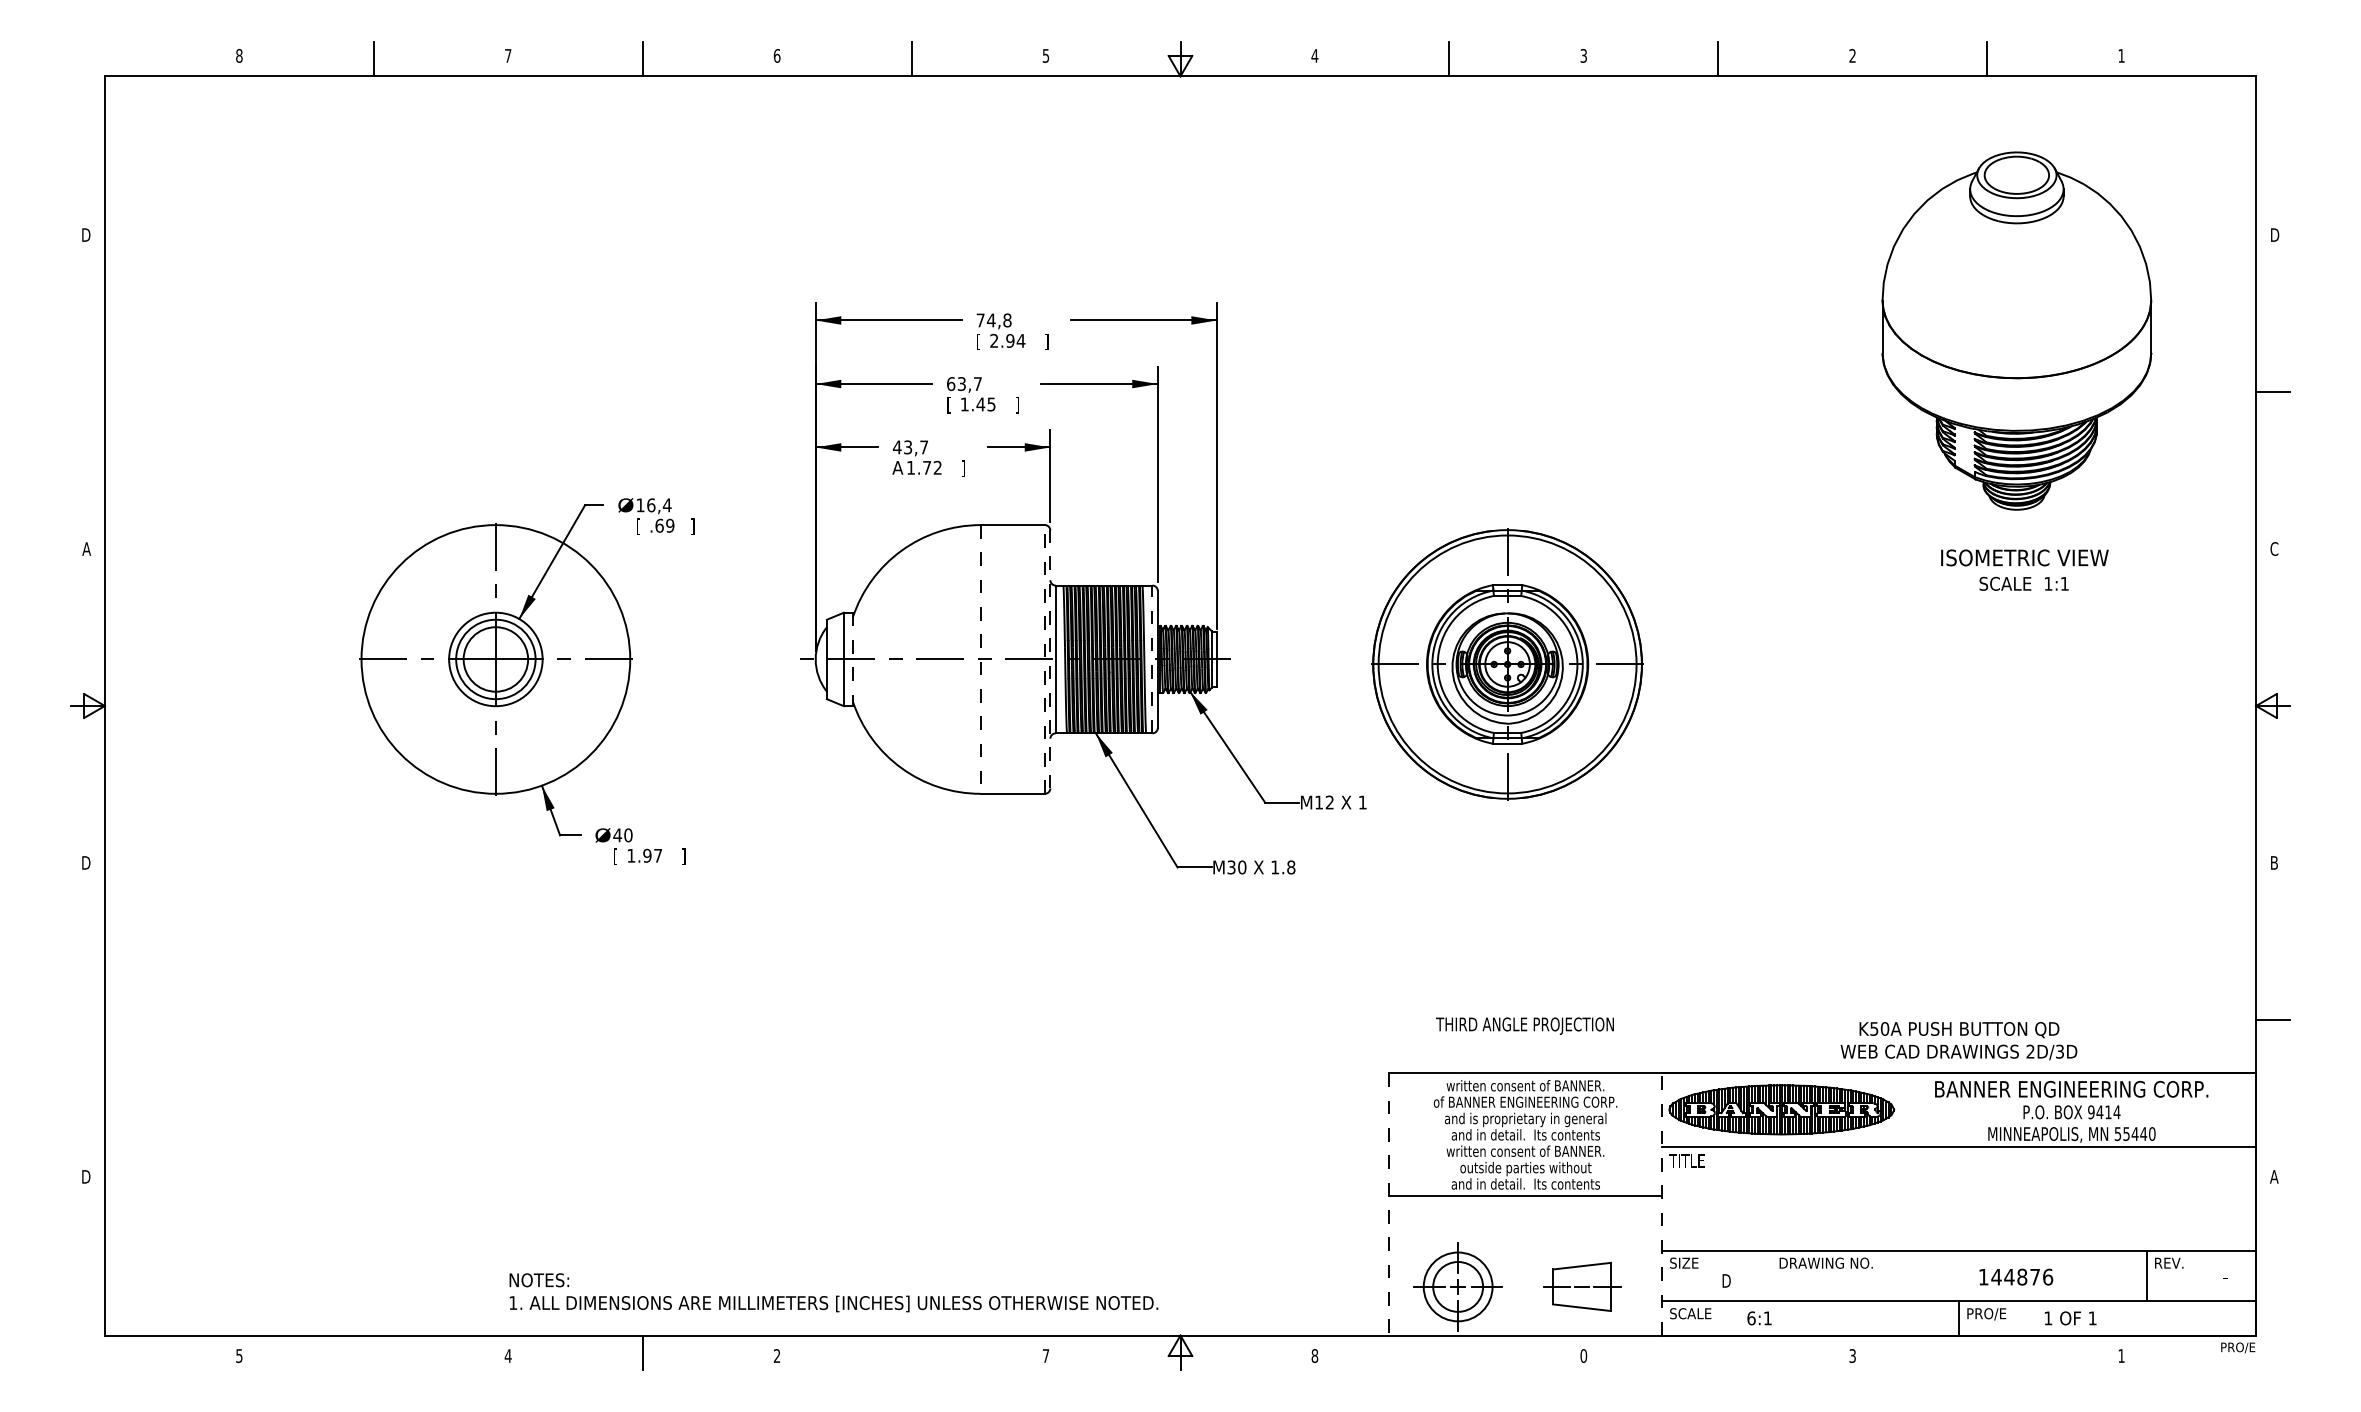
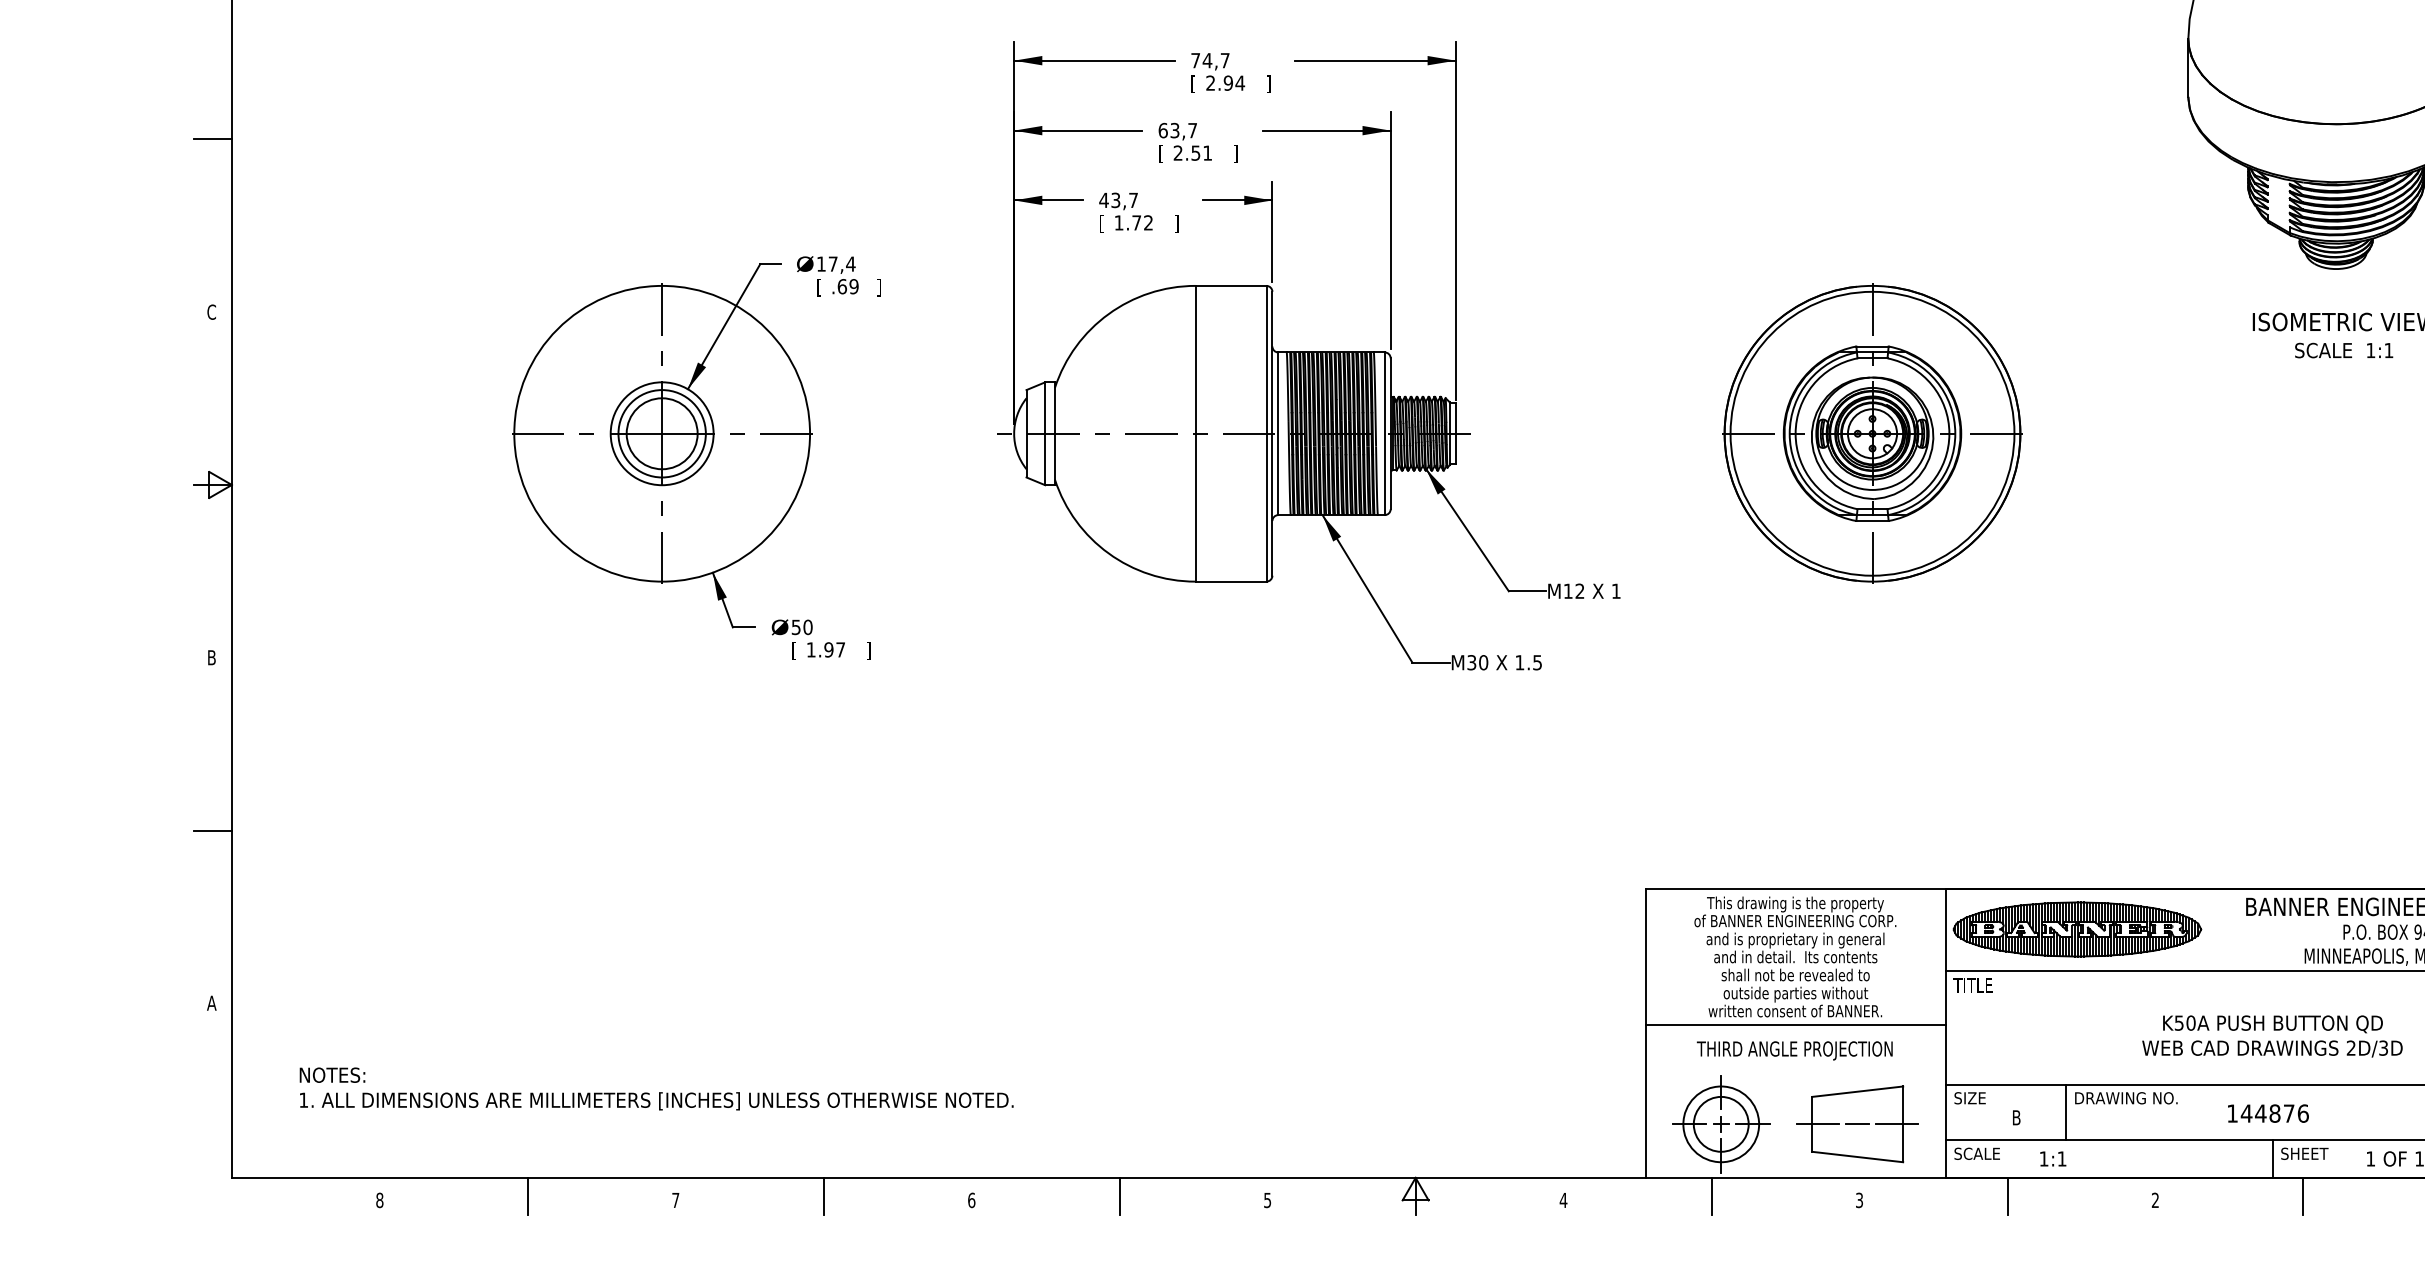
text: (1007, 320) -> (1225, 60), 74,8 -> 74,7
line: (87, 392) -> (212, 139), added
text: (977, 404) -> (1192, 153), 1.45 -> 2.51
text: (897, 468) -> (1104, 223), A -> [
text: (651, 505) -> (833, 264), 16,4 -> 17,4
text: (86, 548) -> (211, 311), A -> C
line: (1044, 658) -> (1265, 432), dashed -> solid
line: (852, 659) -> (1054, 433), dashed -> solid
line: (980, 659) -> (1195, 433), dashed -> solid
line: (1050, 659) -> (1272, 433), dashed -> solid
line: (1152, 659) -> (1384, 433), dashed -> solid
part: (1507, 664) -> (1872, 433), moved
text: (617, 835) -> (796, 627), 40 -> 50
text: (86, 862) -> (211, 657), D -> B
text: (1291, 867) -> (1537, 662), 1.8 -> 1.5
line: (87, 1019) -> (212, 830), added
text: (1524, 1025) -> (1794, 1050), moved
text: (1958, 1041) -> (2271, 1036), moved
text: (1525, 1087) -> (1795, 904), written consent of BANNER. -> This drawing is the property
text: (1525, 1150) -> (1795, 974), written consent of BANNER. -> shall not be revealed to
text: (86, 1176) -> (211, 1002), D -> A
text: (1525, 1183) -> (1795, 1010), and in detail.  Its contents -> written consent of BANNER.
line: (1662, 1204) -> (1946, 1033), dashed -> solid
line: (1389, 1205) -> (1645, 1034), dashed -> solid
line: (1771, 1275) -> (2066, 1111), added
text: (2016, 1276) -> (2268, 1112), moved
text: (1726, 1280) -> (2016, 1117), D -> B
part: (1581, 1286) -> (1857, 1123), size x1.43
text: (833, 1292) -> (656, 1088), moved
text: (1988, 1314) -> (2304, 1154), PRO/E -> SHEET
text: (1751, 1318) -> (2044, 1159), 6:1 -> 1:1
line: (373, 1352) -> (527, 1196), added
line: (911, 1352) -> (1119, 1196), added
line: (1449, 1352) -> (1711, 1196), added
line: (1718, 1352) -> (2007, 1196), added
line: (1987, 1352) -> (2303, 1196), added
text: (239, 1355) -> (379, 1199), 5 -> 8
text: (507, 1355) -> (674, 1199), 4 -> 7
text: (776, 1355) -> (971, 1199), 2 -> 6
text: (1314, 1355) -> (1563, 1199), 8 -> 4
text: (1583, 1355) -> (1859, 1199), 0 -> 3
text: (1852, 1355) -> (2155, 1199), 3 -> 2
text: (1045, 1356) -> (1267, 1200), 7 -> 5

